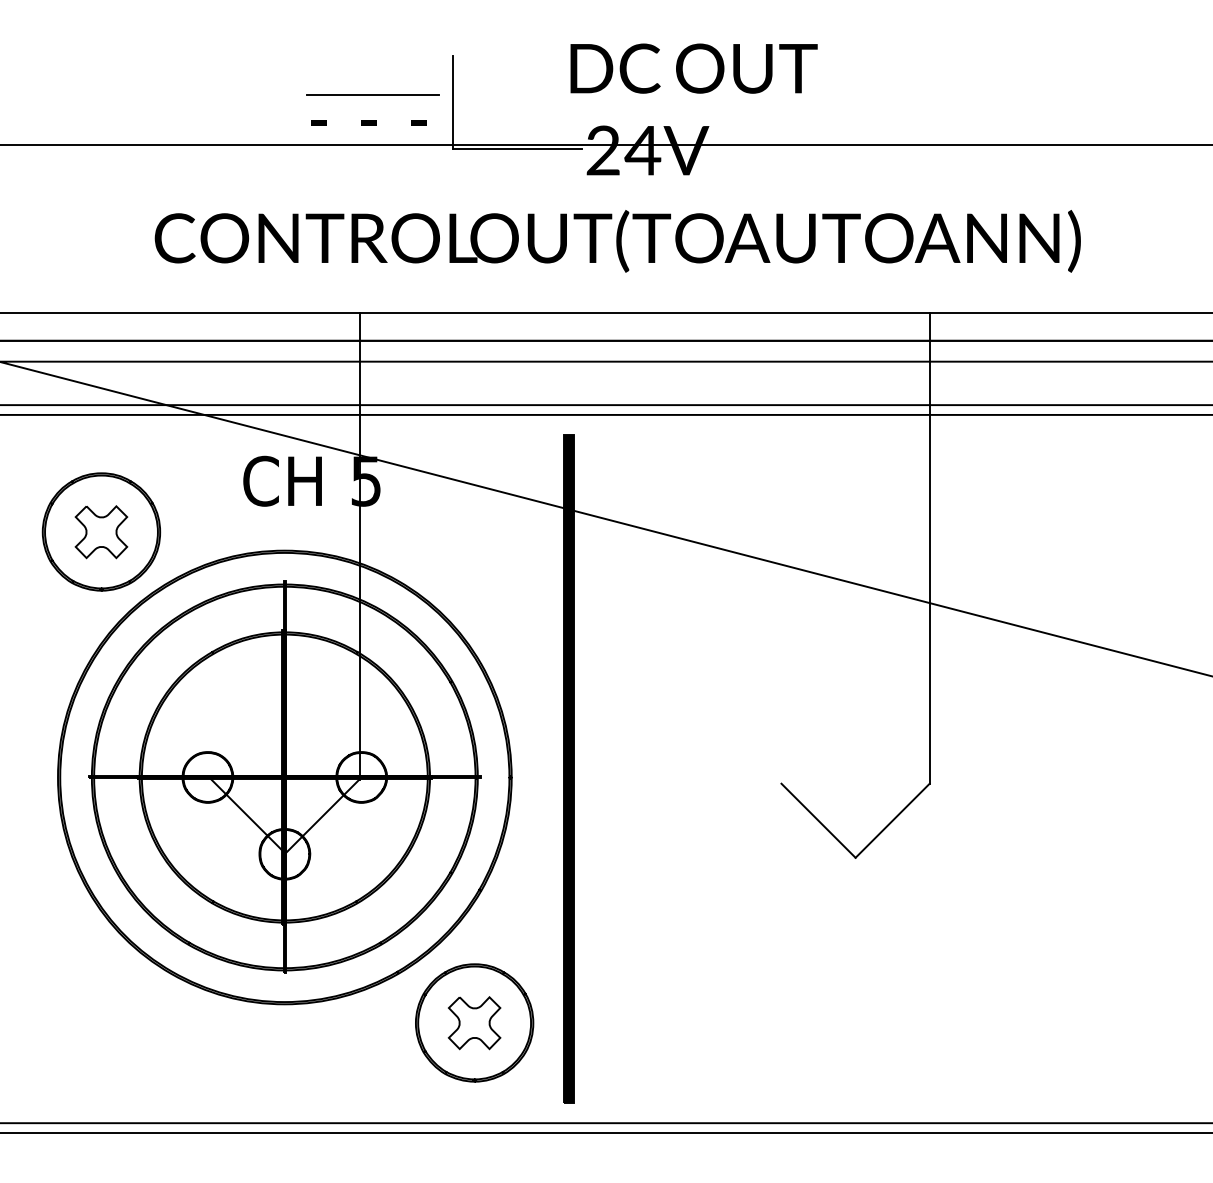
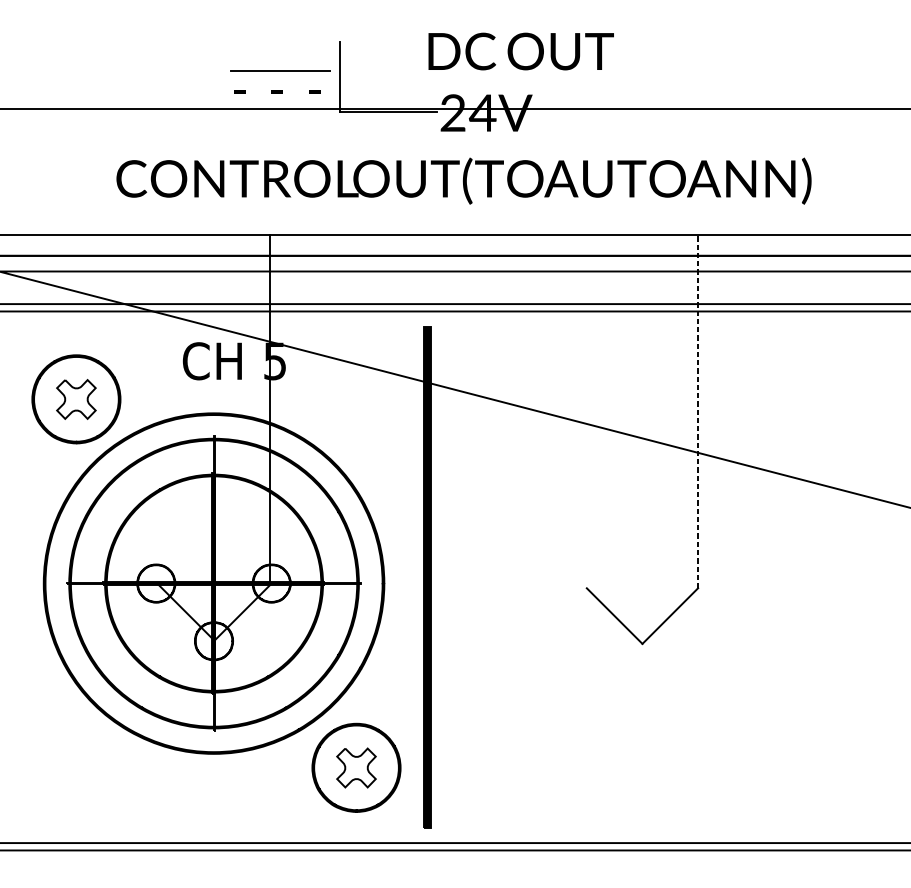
line: (929, 548) -> (697, 411), solid -> dashed

